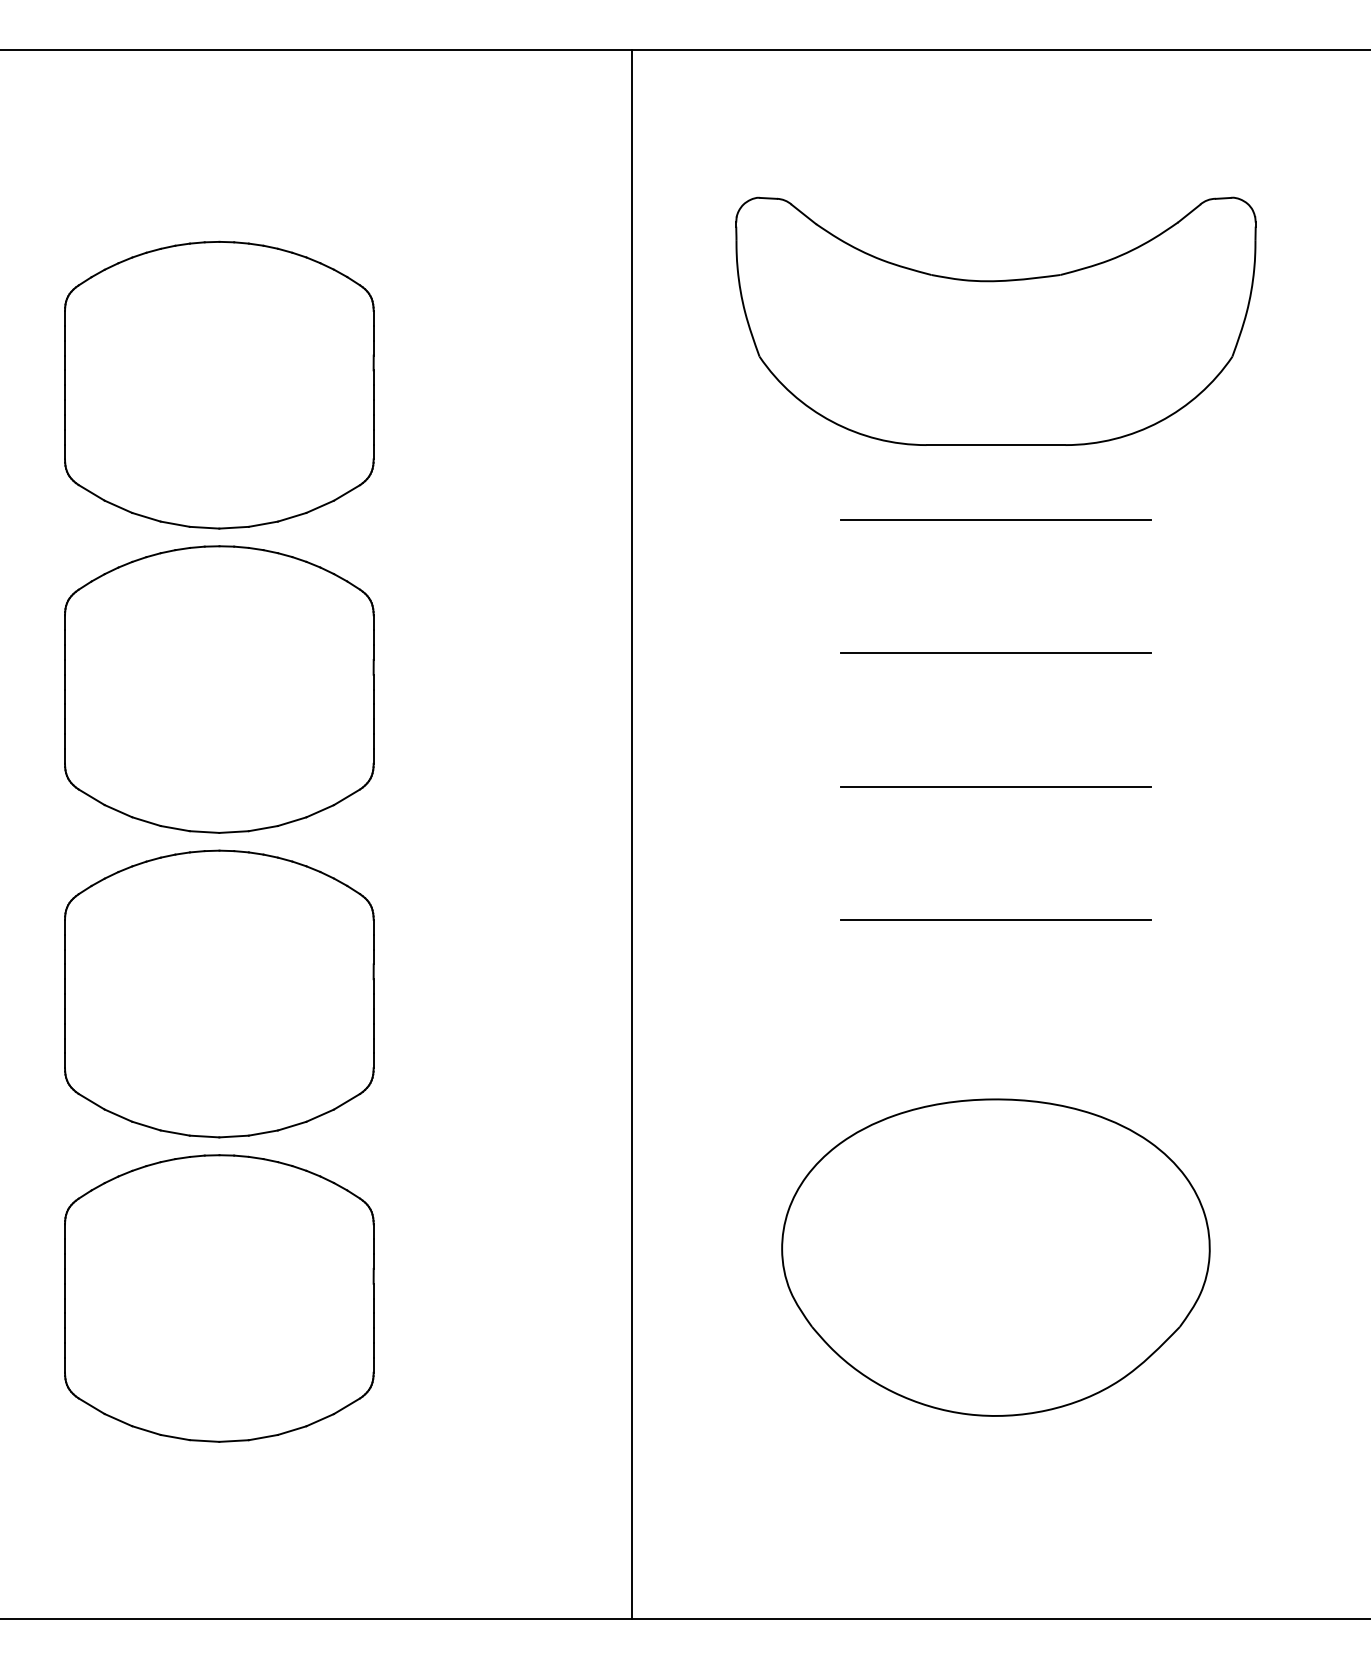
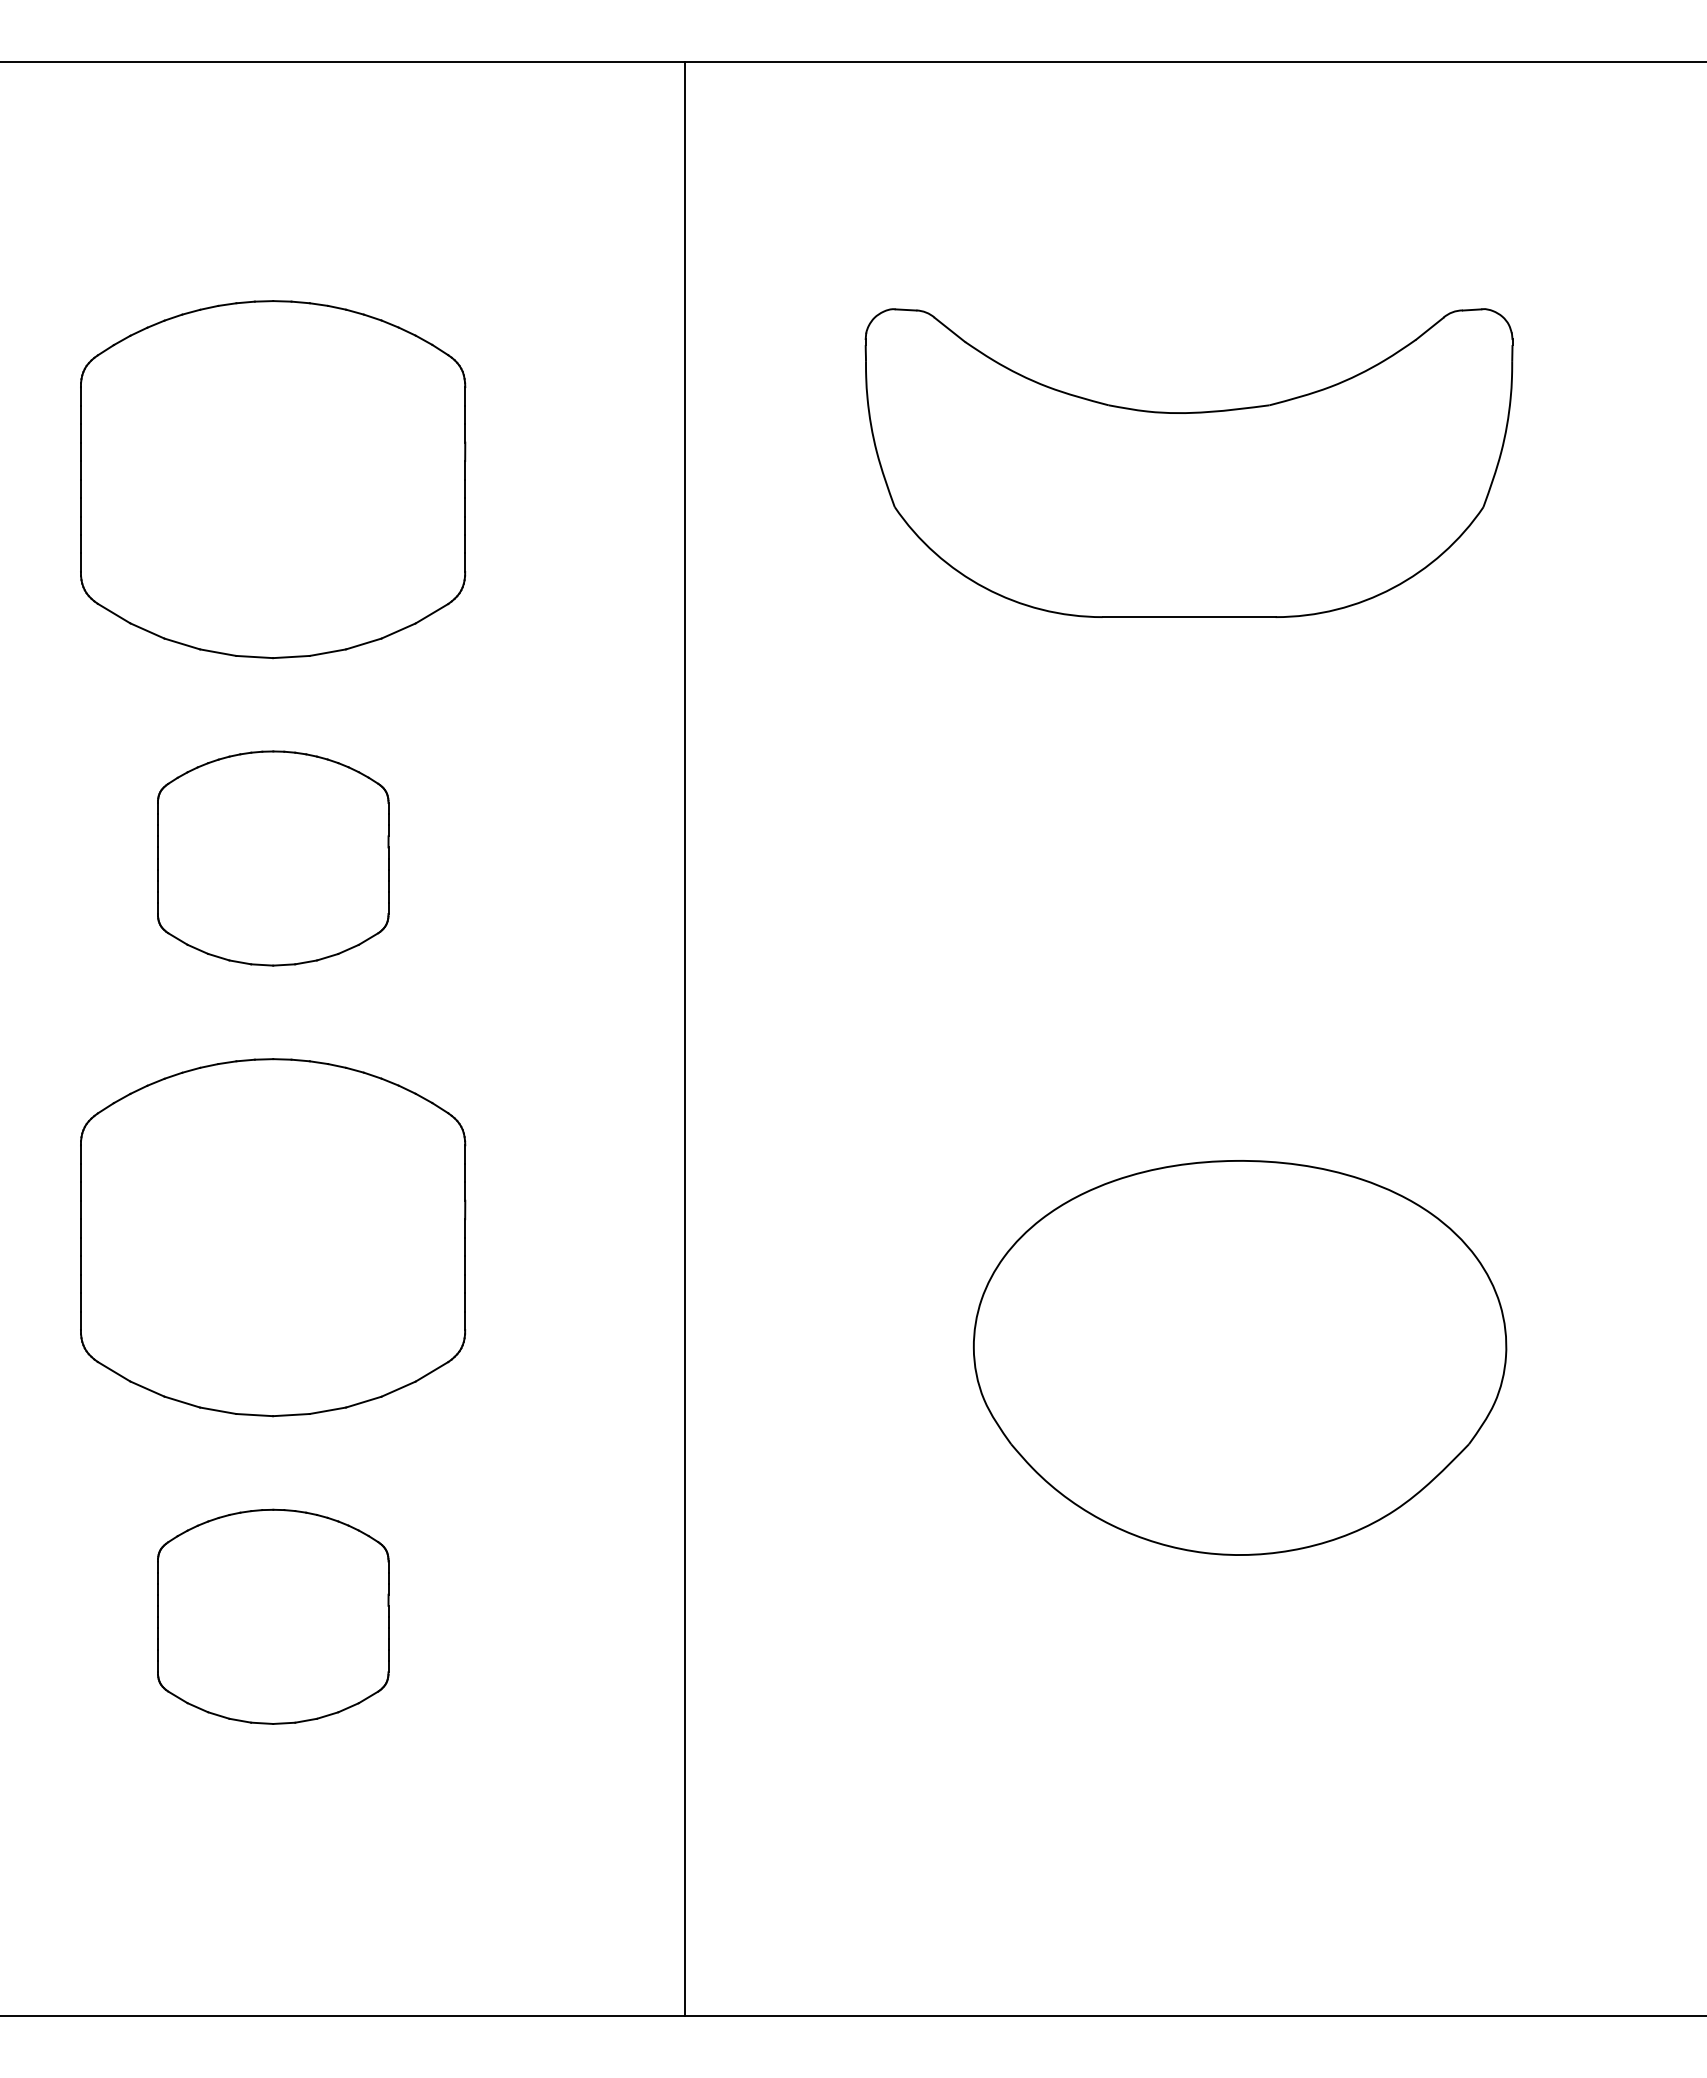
part: (995, 320) -> (1188, 462), moved
line: (995, 520) -> (1239, 647), removed
line: (995, 653) -> (1239, 813), removed
part: (219, 689) -> (273, 858), size x0.6
line: (995, 786) -> (1239, 979), removed
line: (631, 834) -> (685, 1038), moved
line: (995, 920) -> (1239, 1145), removed
part: (995, 1257) -> (1239, 1357), moved
part: (219, 1298) -> (273, 1616), size x0.6

